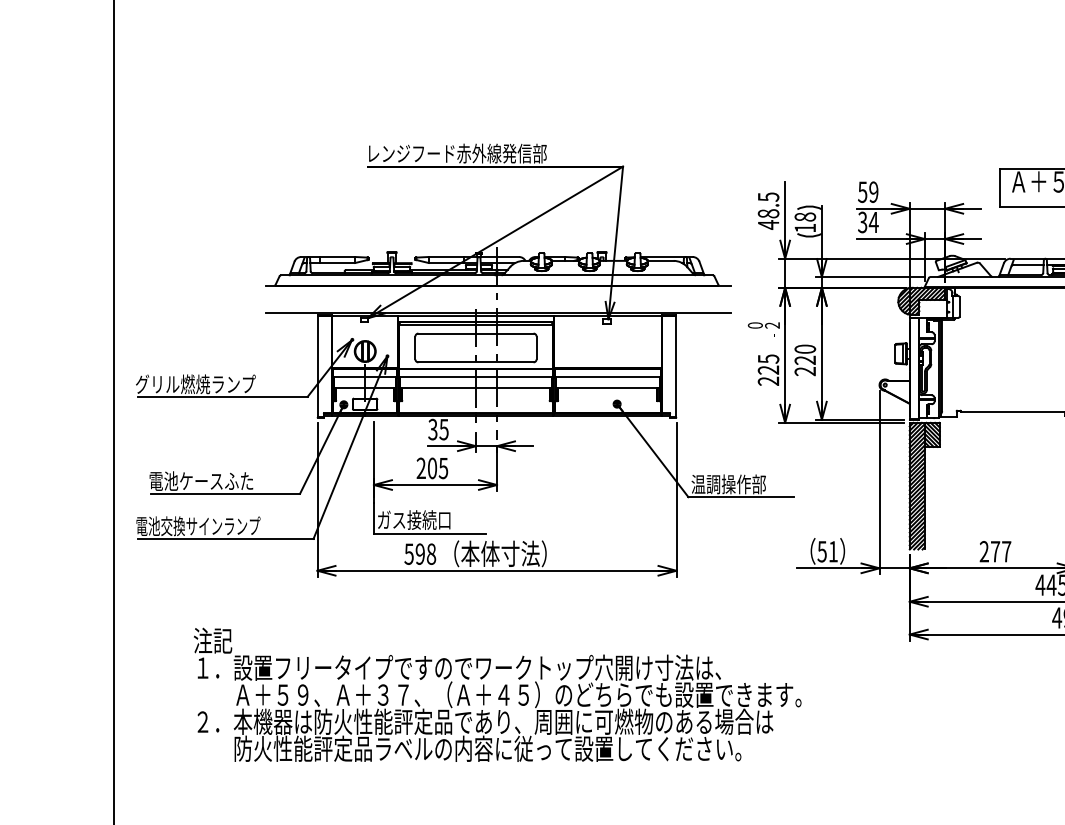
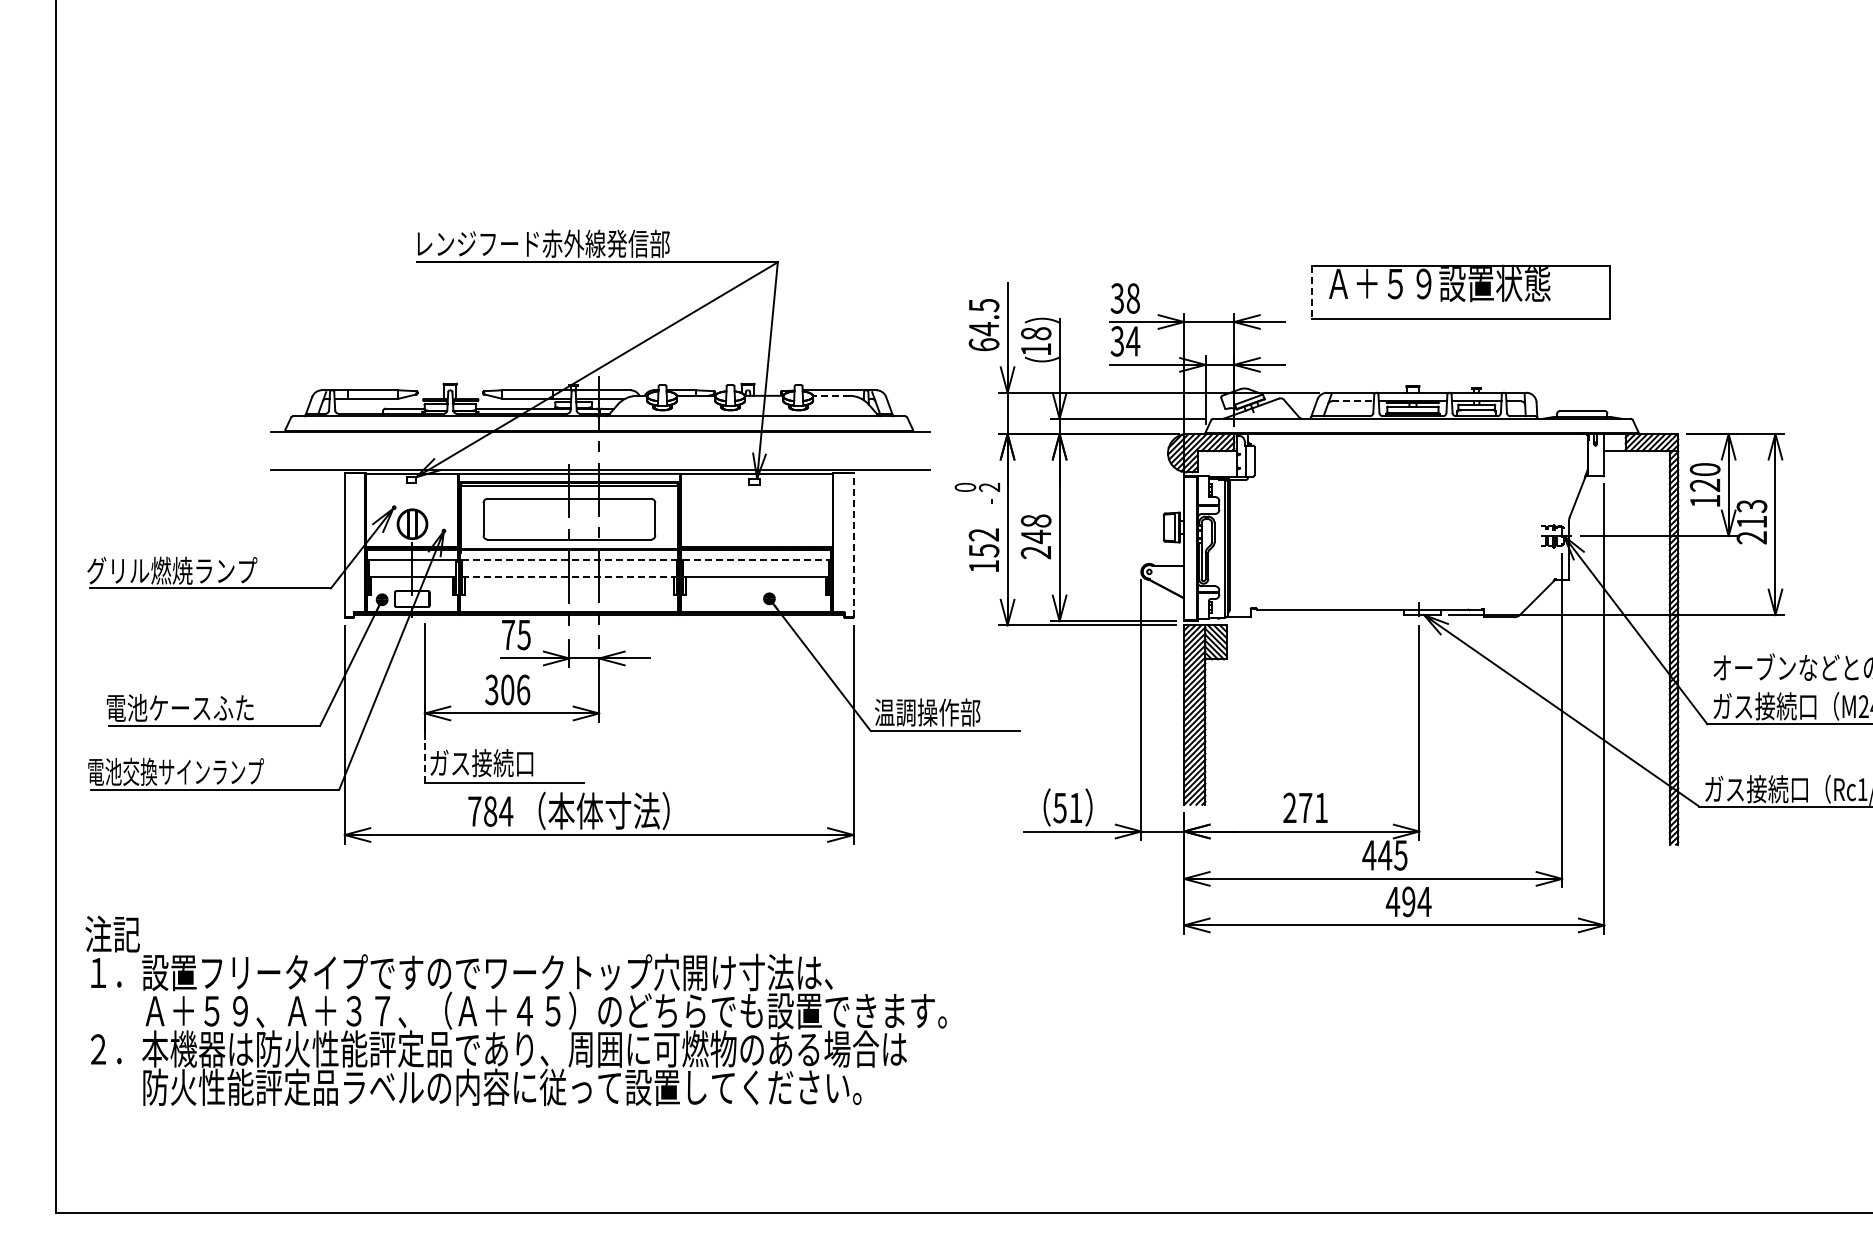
line: (1000, 187) -> (1312, 292), solid -> dashed
text: (868, 192) -> (1125, 298), 59 -> 38
text: (768, 219) -> (983, 337), 48.5 -> 64.5
line: (660, 260) -> (830, 395), solid -> dashed
line: (1028, 264) -> (1352, 401), solid -> dashed
text: (804, 355) -> (1035, 529), 220 -> 248
line: (676, 365) -> (853, 544), solid -> dashed
text: (768, 370) -> (983, 550), 225 -> 152
line: (476, 377) -> (569, 560), solid -> dashed
line: (607, 377) -> (756, 560), solid -> dashed
line: (476, 388) -> (569, 576), solid -> dashed
text: (433, 429) -> (508, 634), 35 -> 75
text: (432, 468) -> (507, 689), 205 -> 306
line: (373, 518) -> (424, 760), solid -> dashed
text: (1006, 551) -> (1321, 807), 277 -> 271
text: (420, 554) -> (490, 811), 598 -> 784
text: (497, 694) -> (515, 1010), moved

